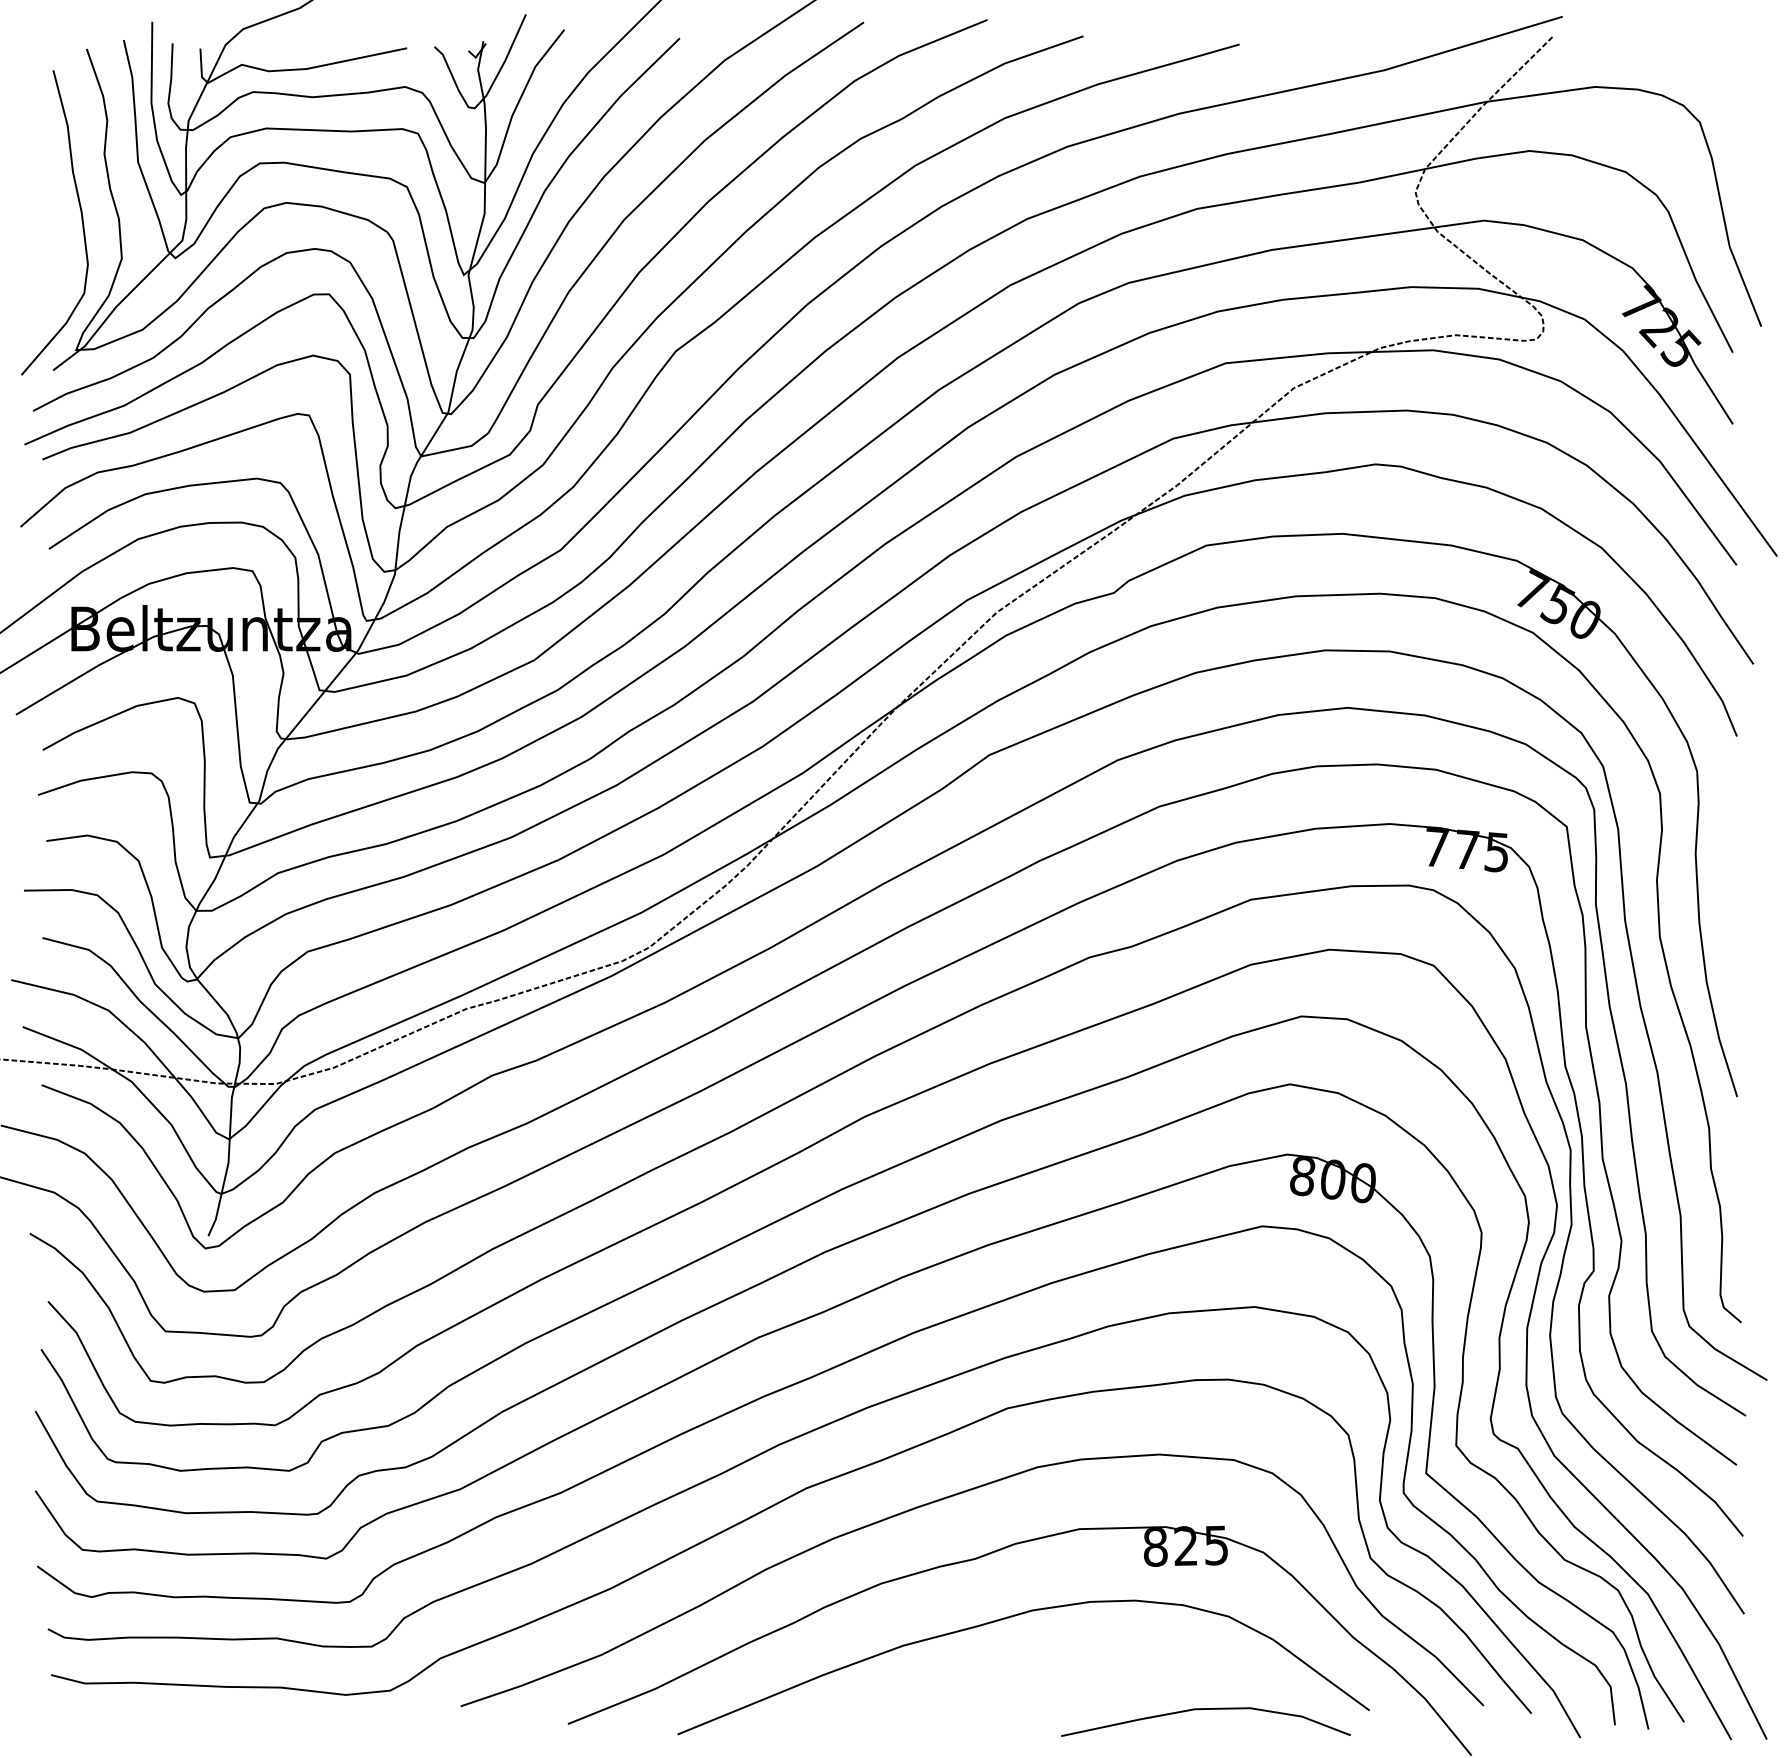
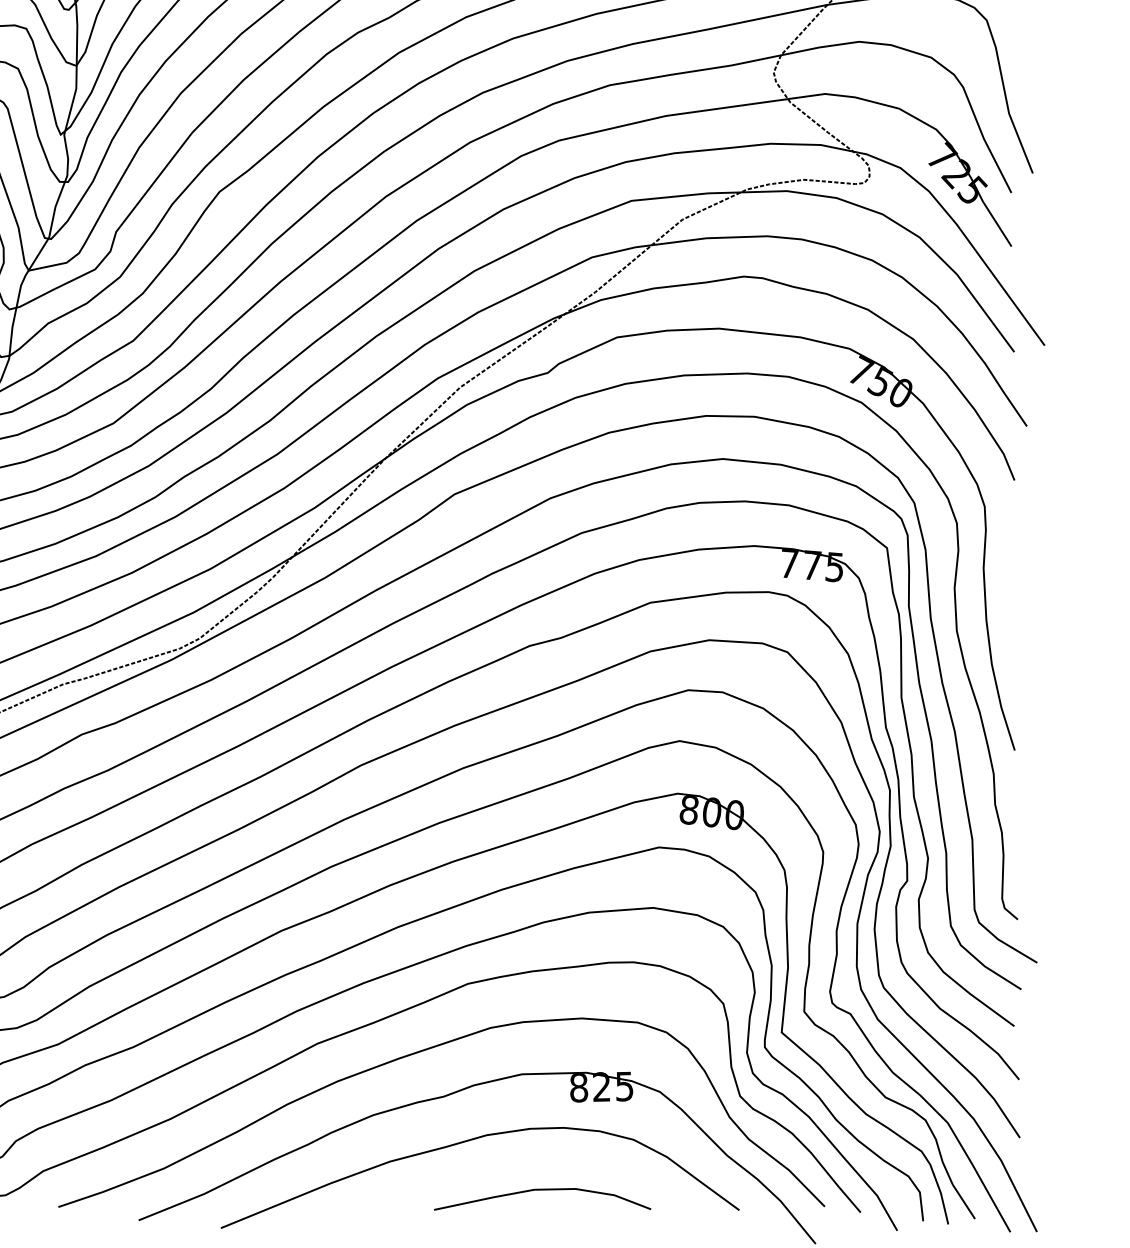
part: (1205, 1709) -> (542, 1189), moved

